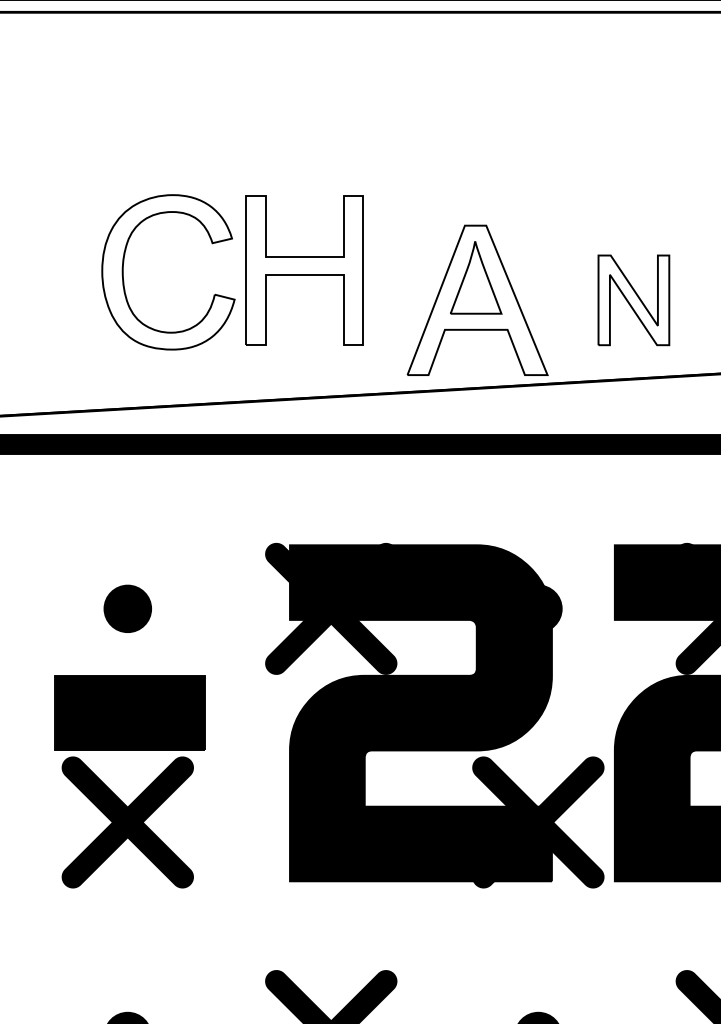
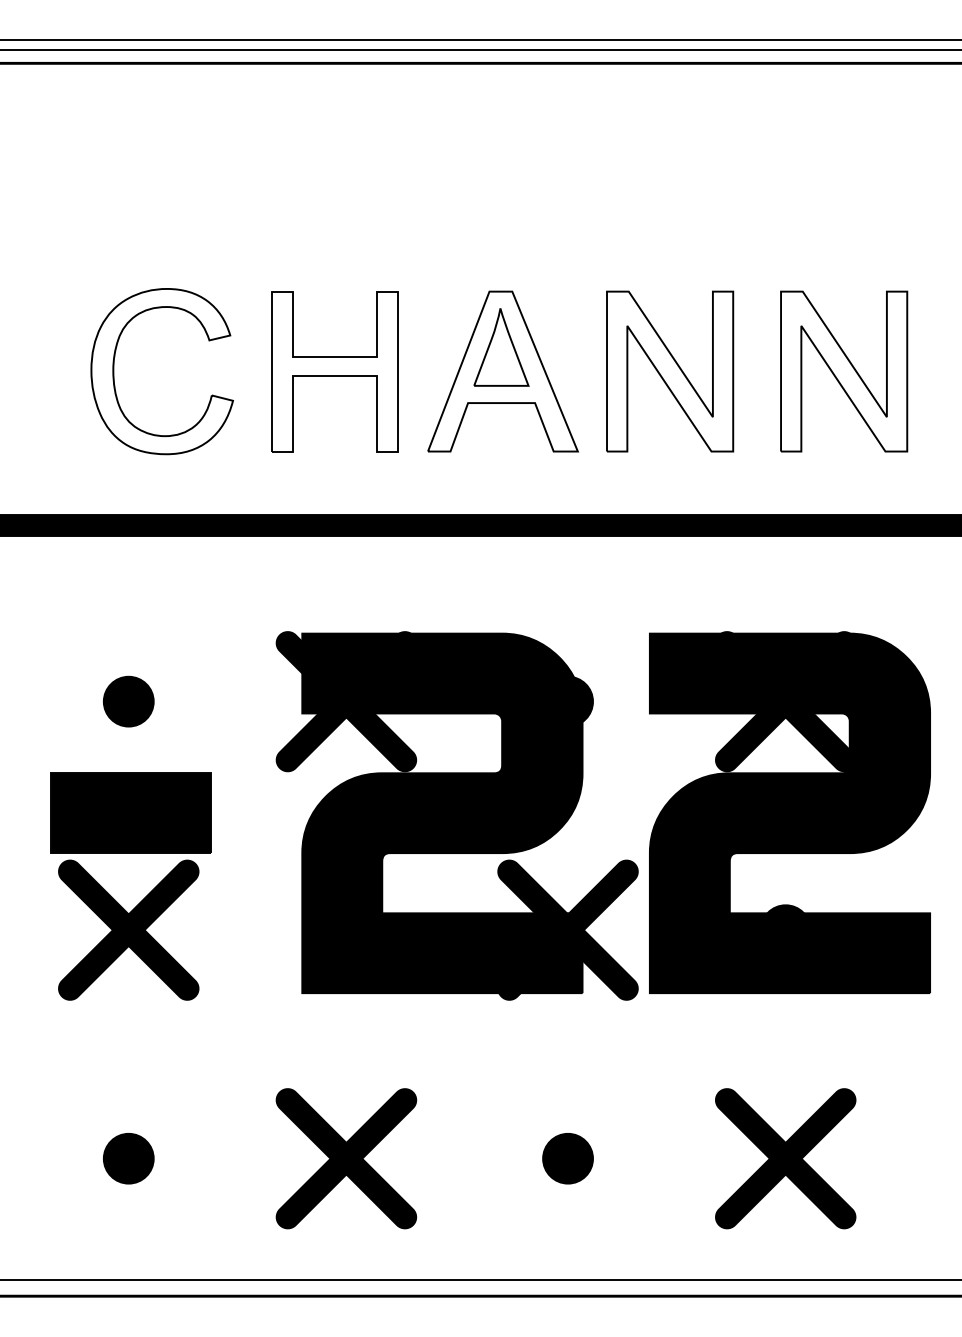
part: (304, 270) -> (334, 371), moved
part: (123, 272) -> (114, 371), moved
part: (634, 300) -> (670, 371), size x1.67

